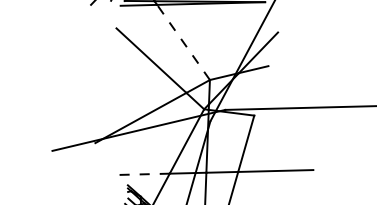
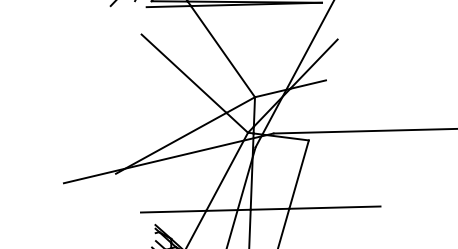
line: (183, 42) -> (222, 51), dashed -> solid
line: (142, 174) -> (173, 211), dashed -> solid

